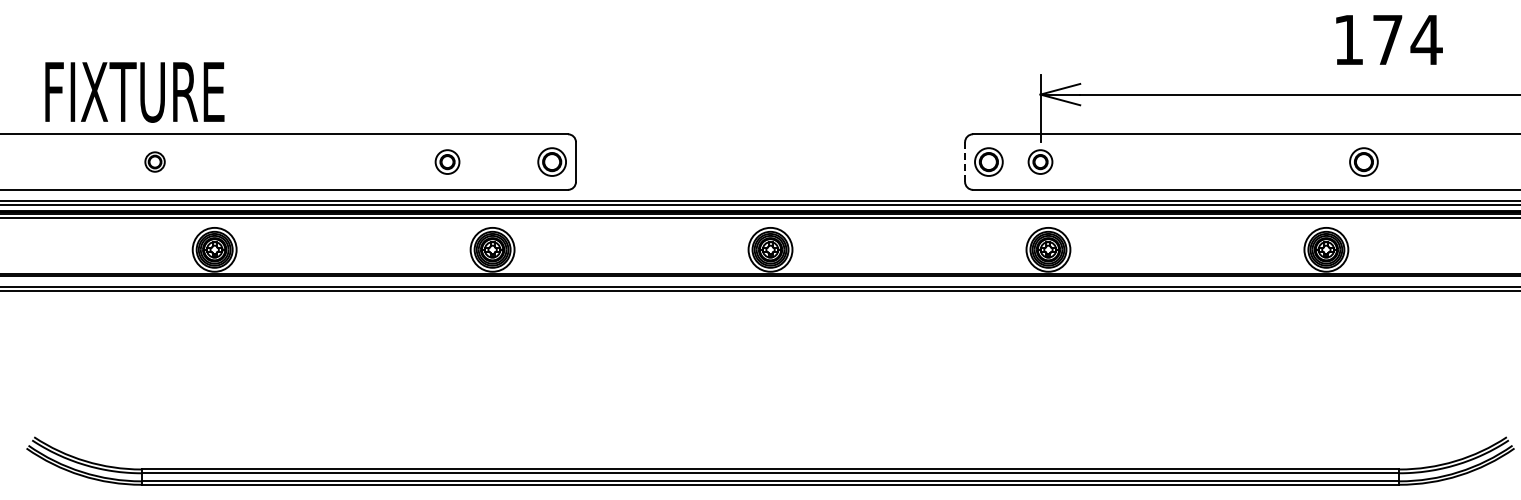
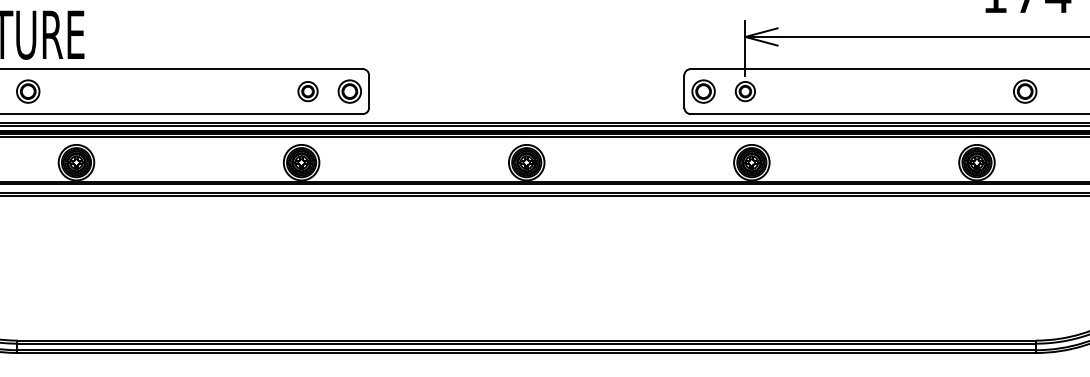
part: (154, 161) -> (27, 91), size x1.43
part: (447, 161) -> (308, 91), moved
part: (1363, 161) -> (1024, 91), moved
line: (965, 162) -> (684, 91), dashed -> solid

